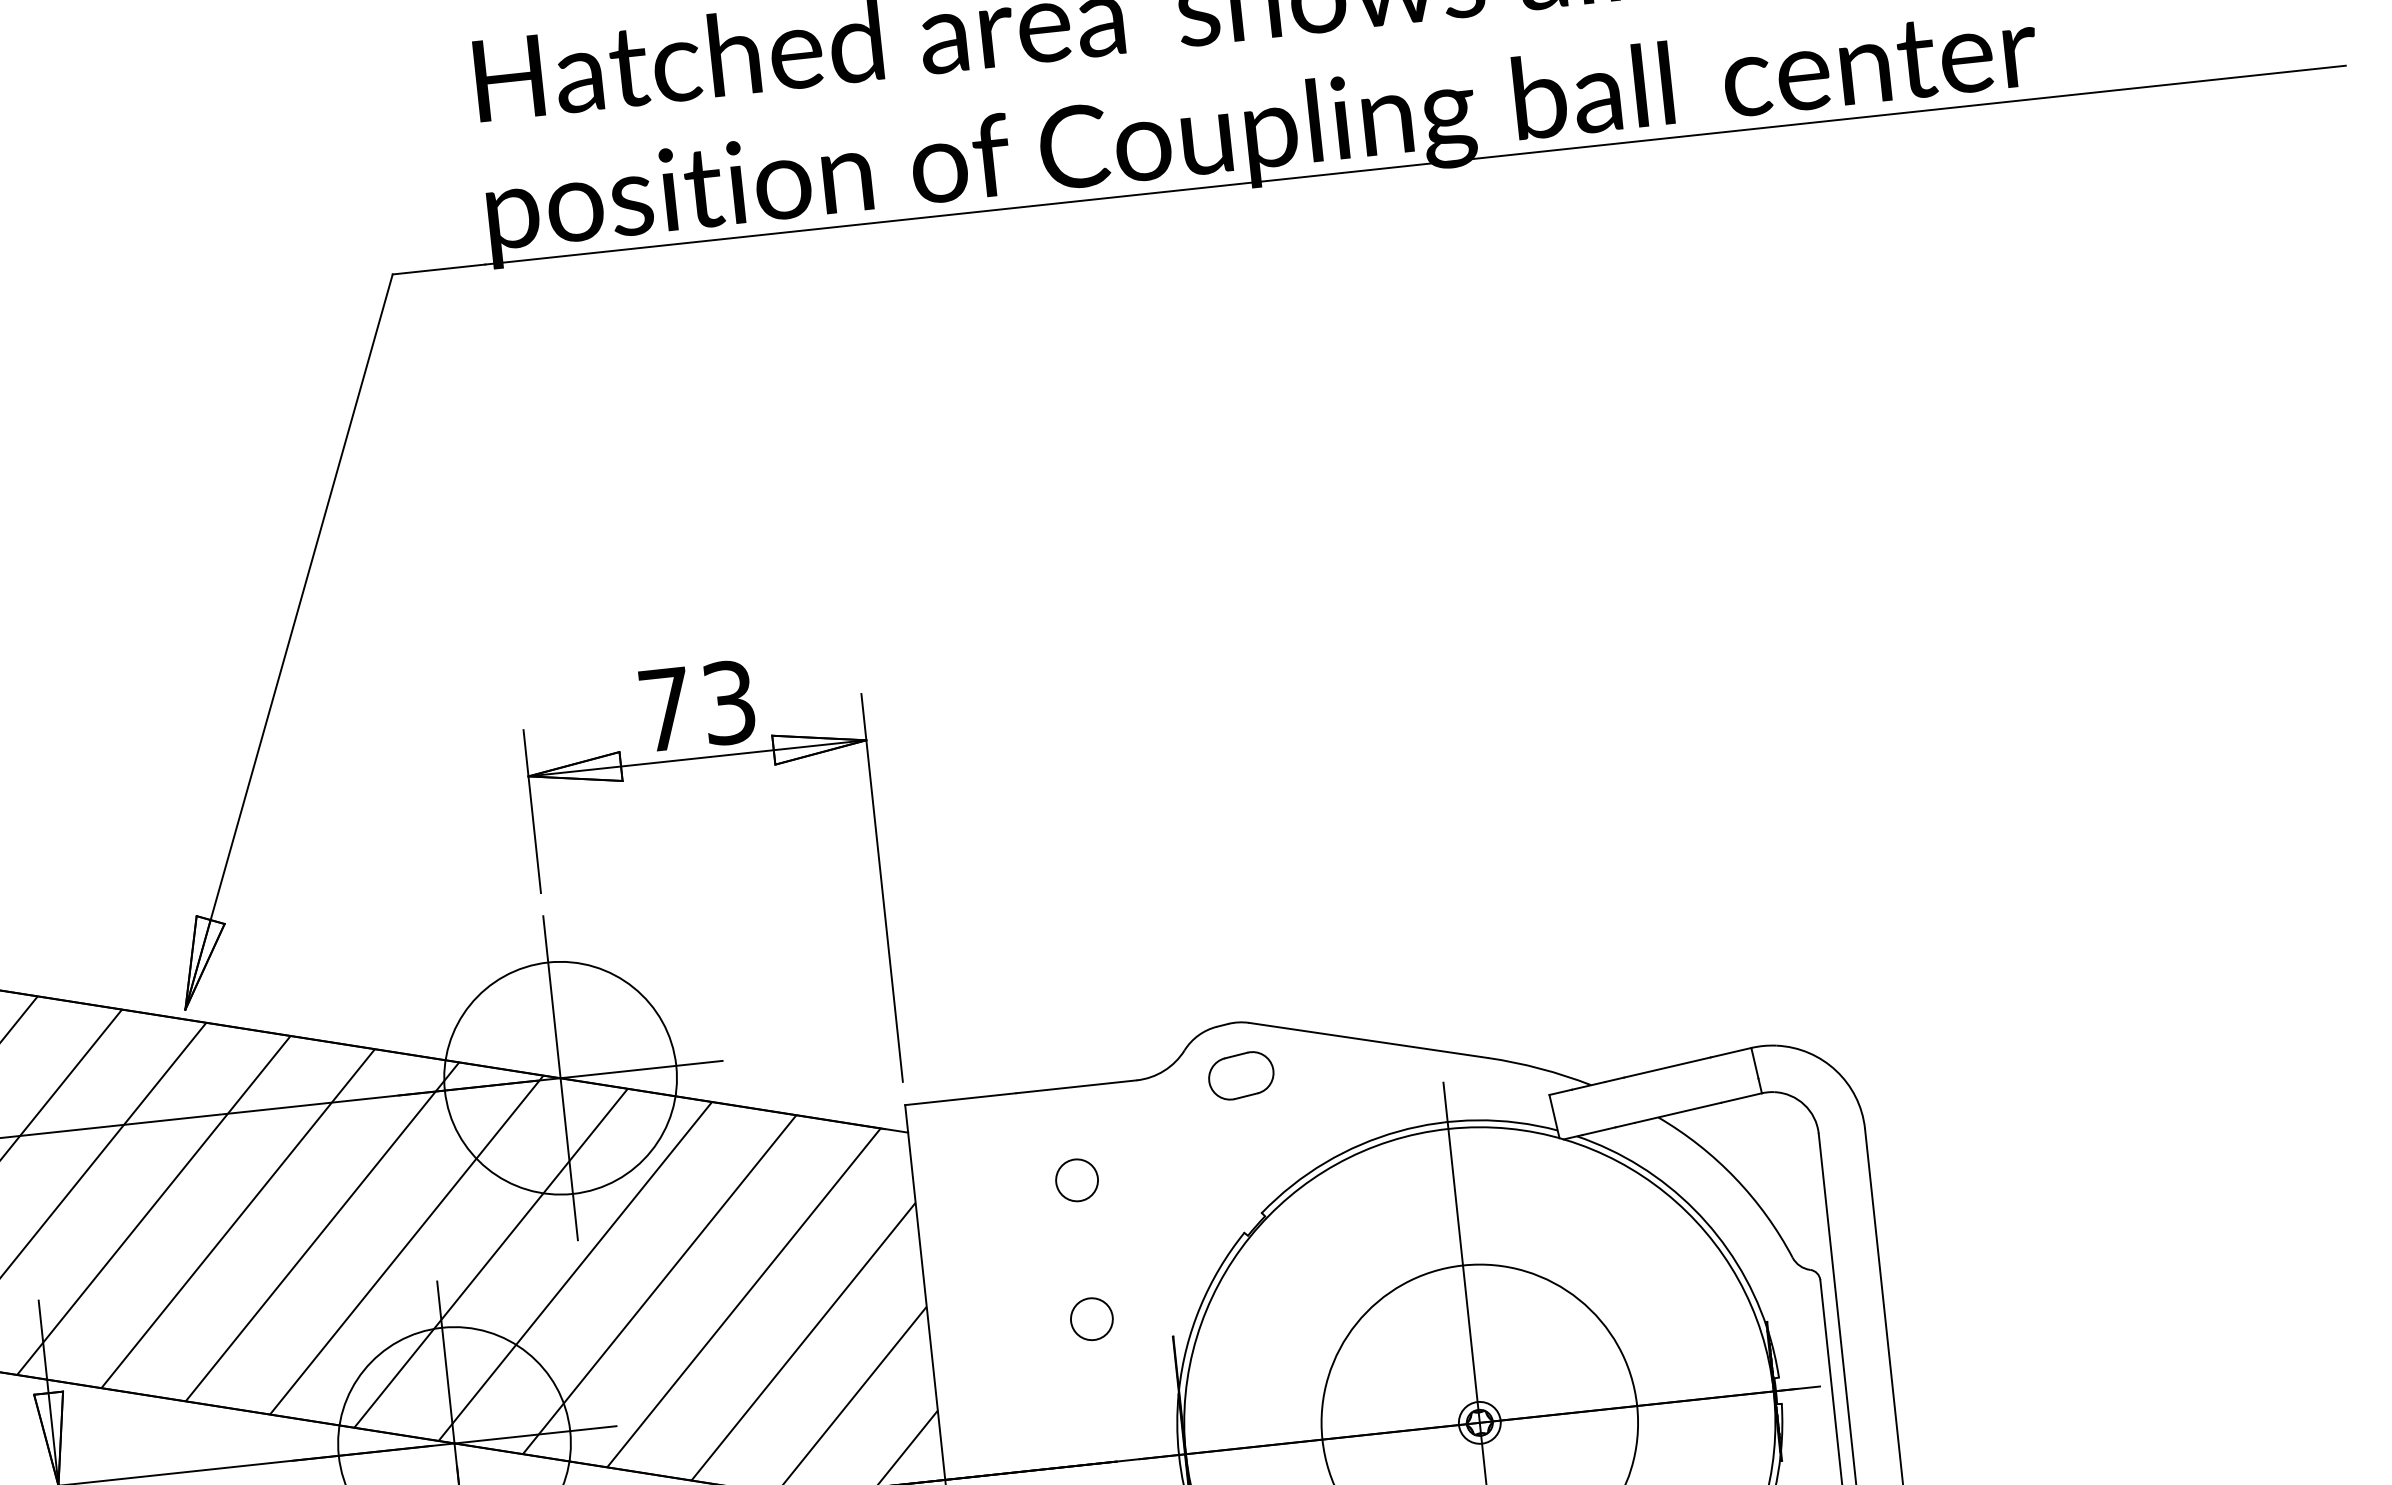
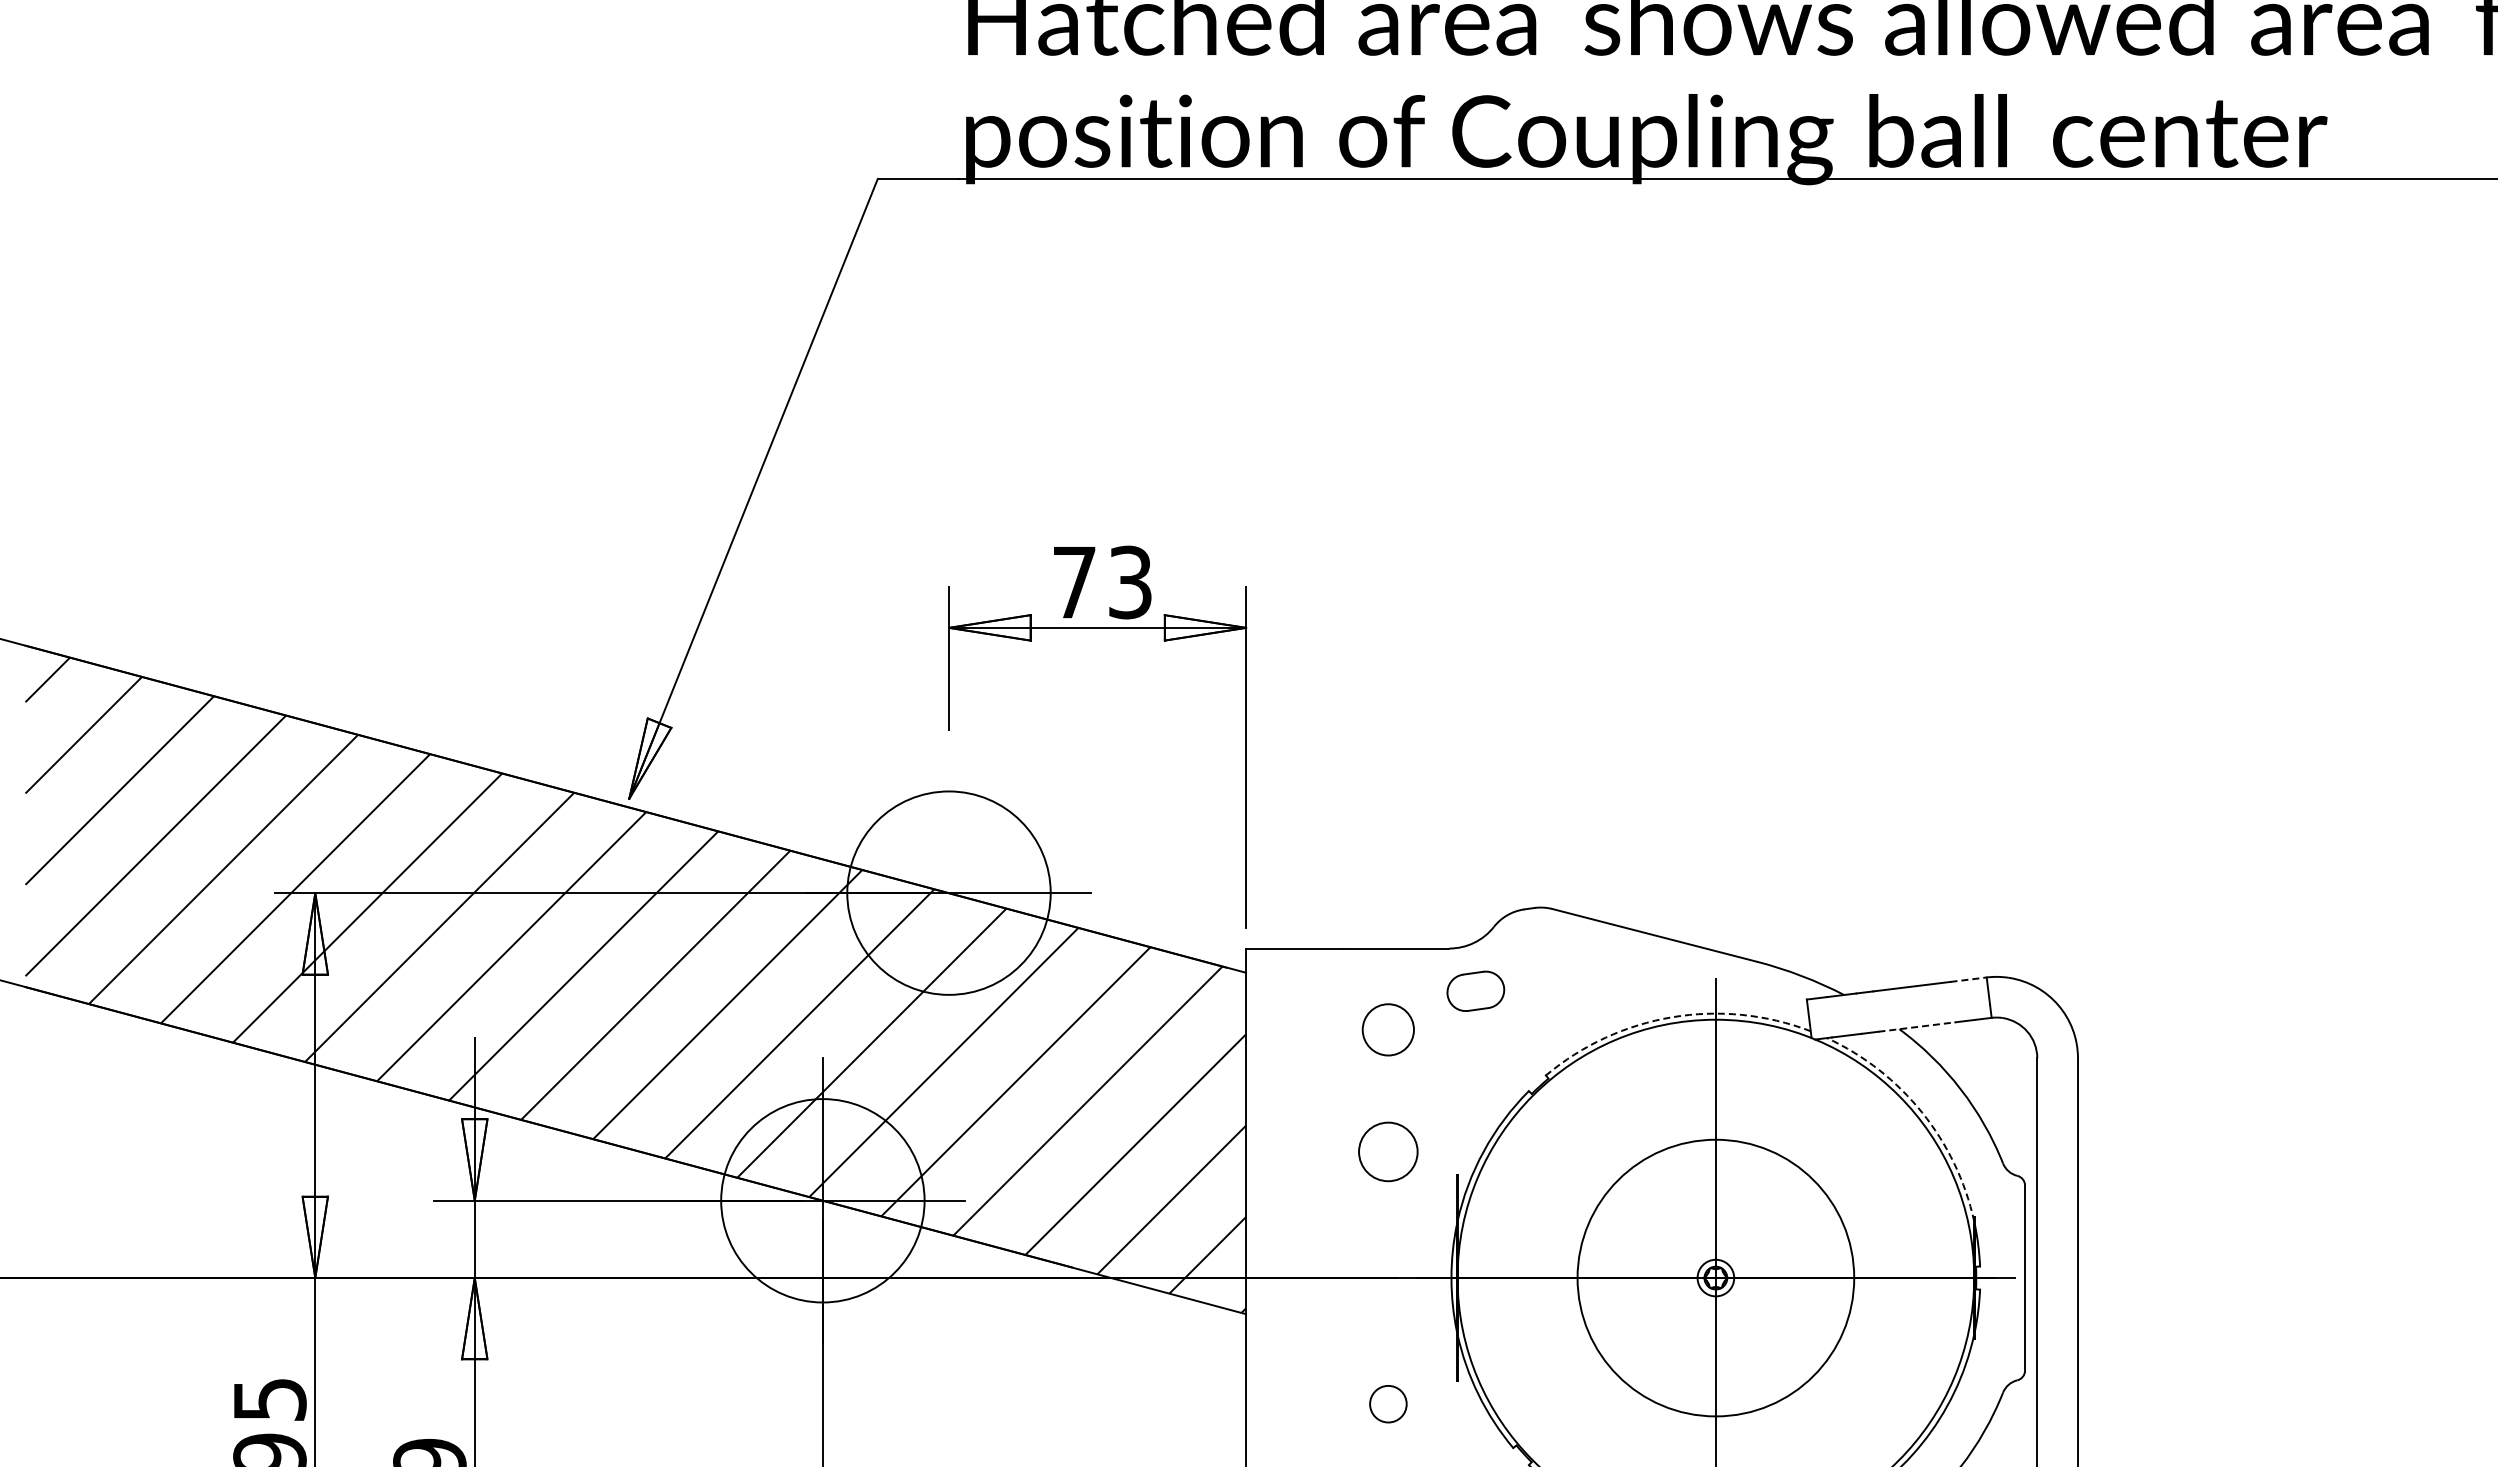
line: (1732, 1052) -> (1969, 979), solid -> dashed
part: (1240, 1074) -> (1475, 990), moved
line: (561, 1077) -> (949, 892), removed
line: (1677, 1113) -> (1916, 1027), solid -> dashed
arc: (1398, 1131) -> (1672, 1017), solid -> dashed
circle: (1077, 1179) -> (1388, 1029), size x1.4
arc: (1694, 1209) -> (1922, 1112), solid -> dashed
circle: (1091, 1318) -> (1388, 1151), size x1.6

